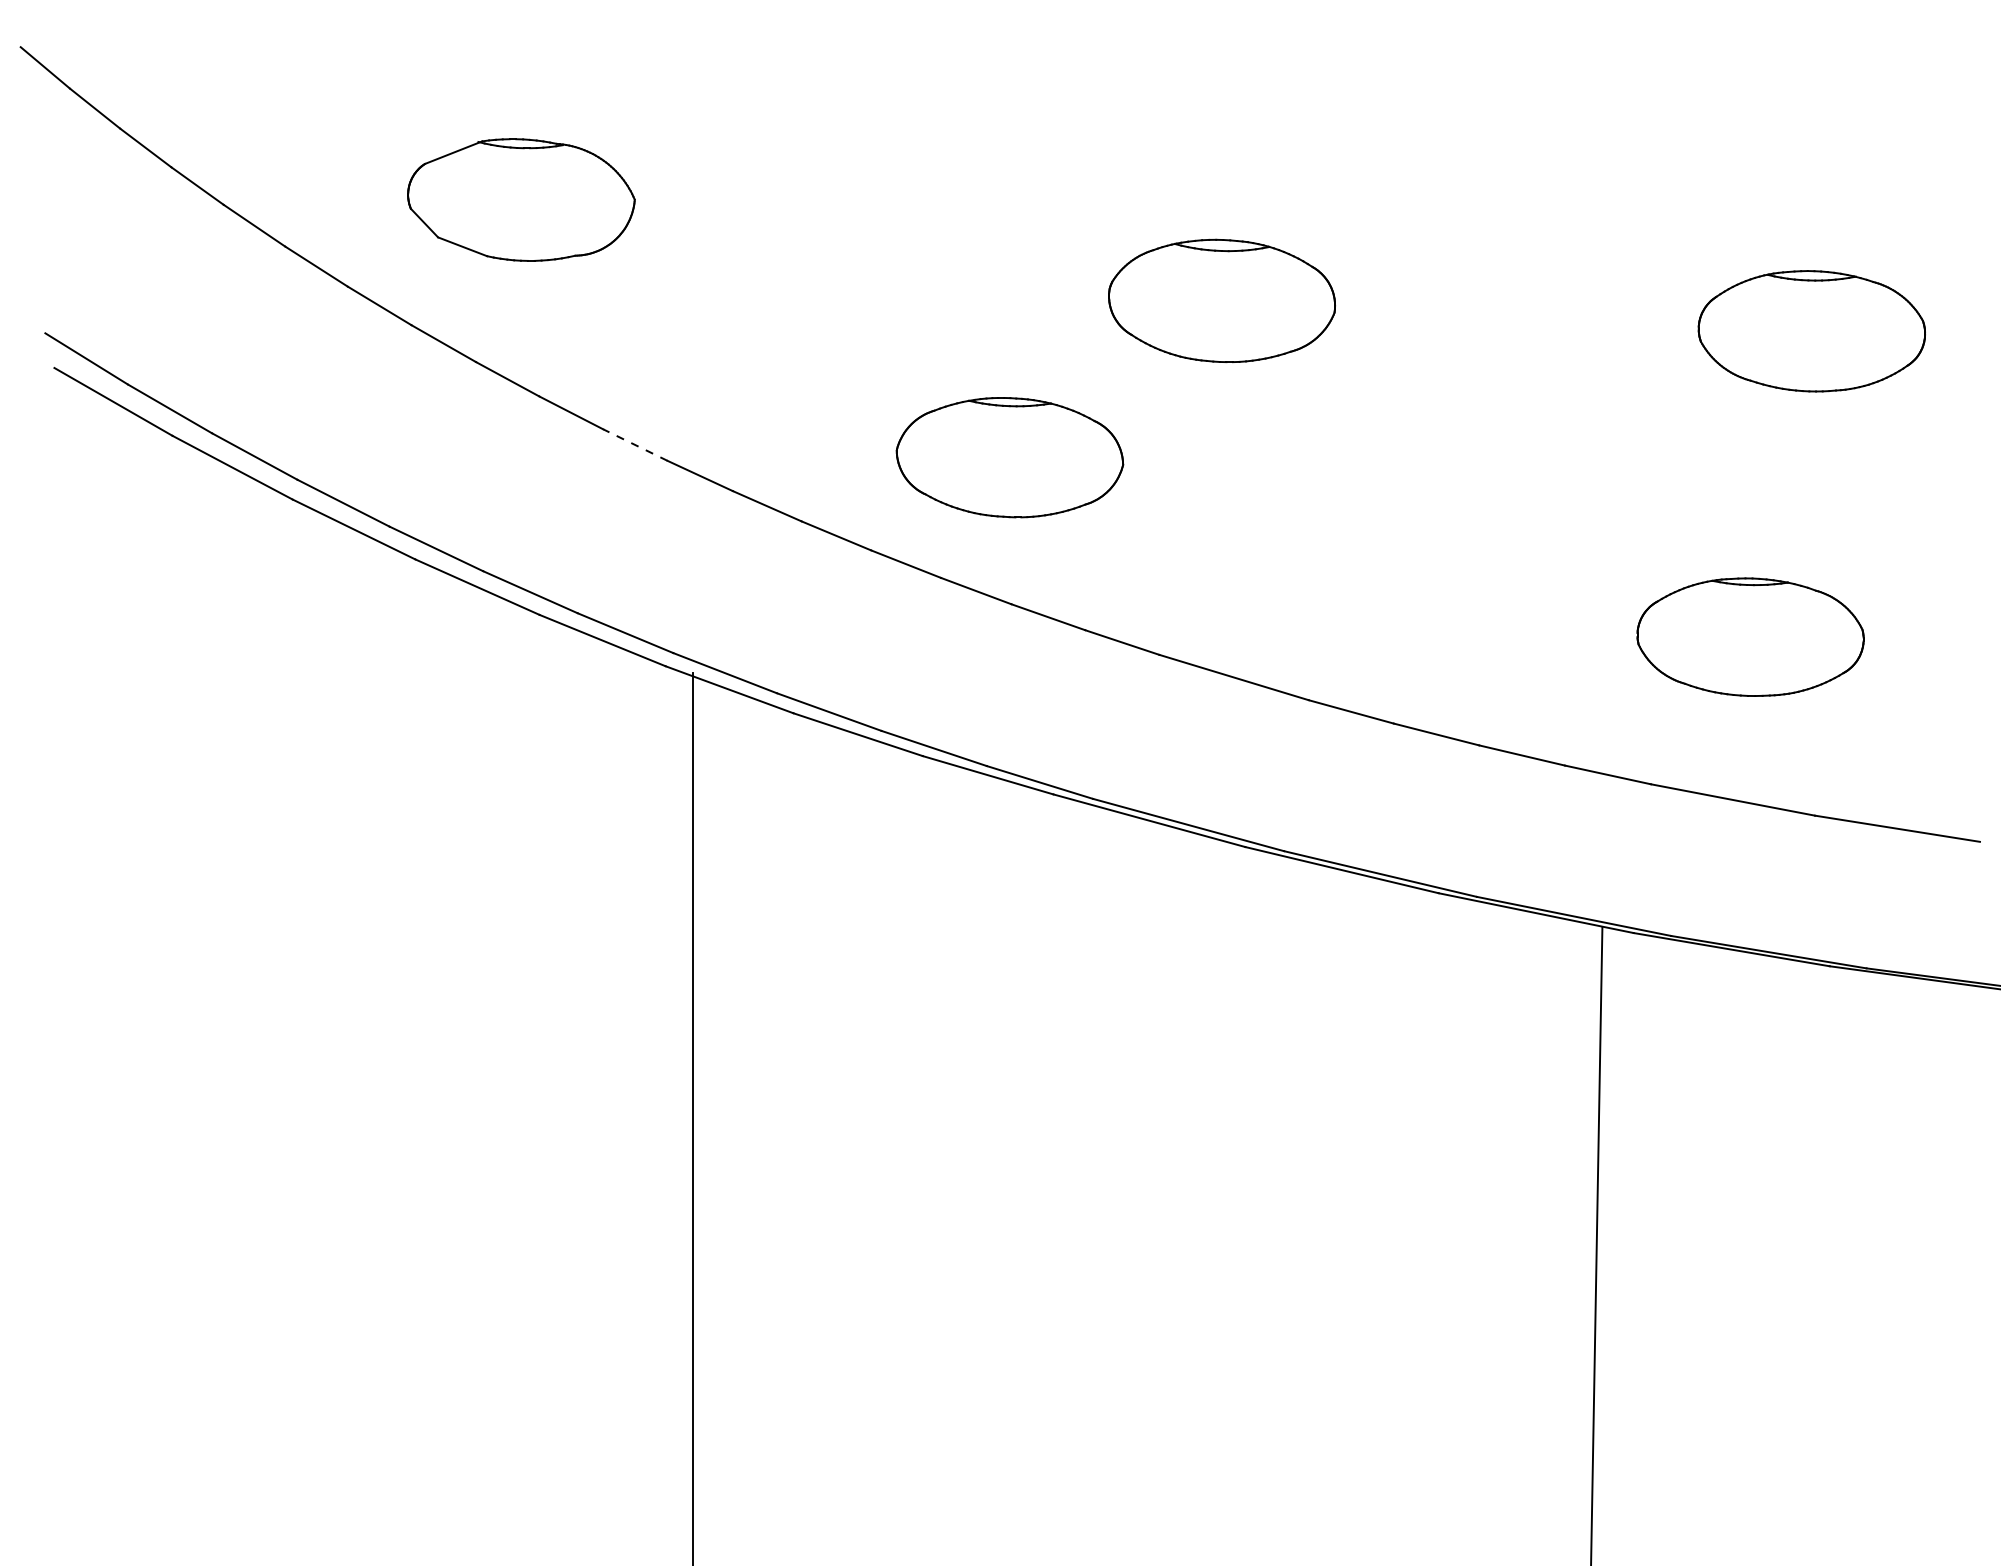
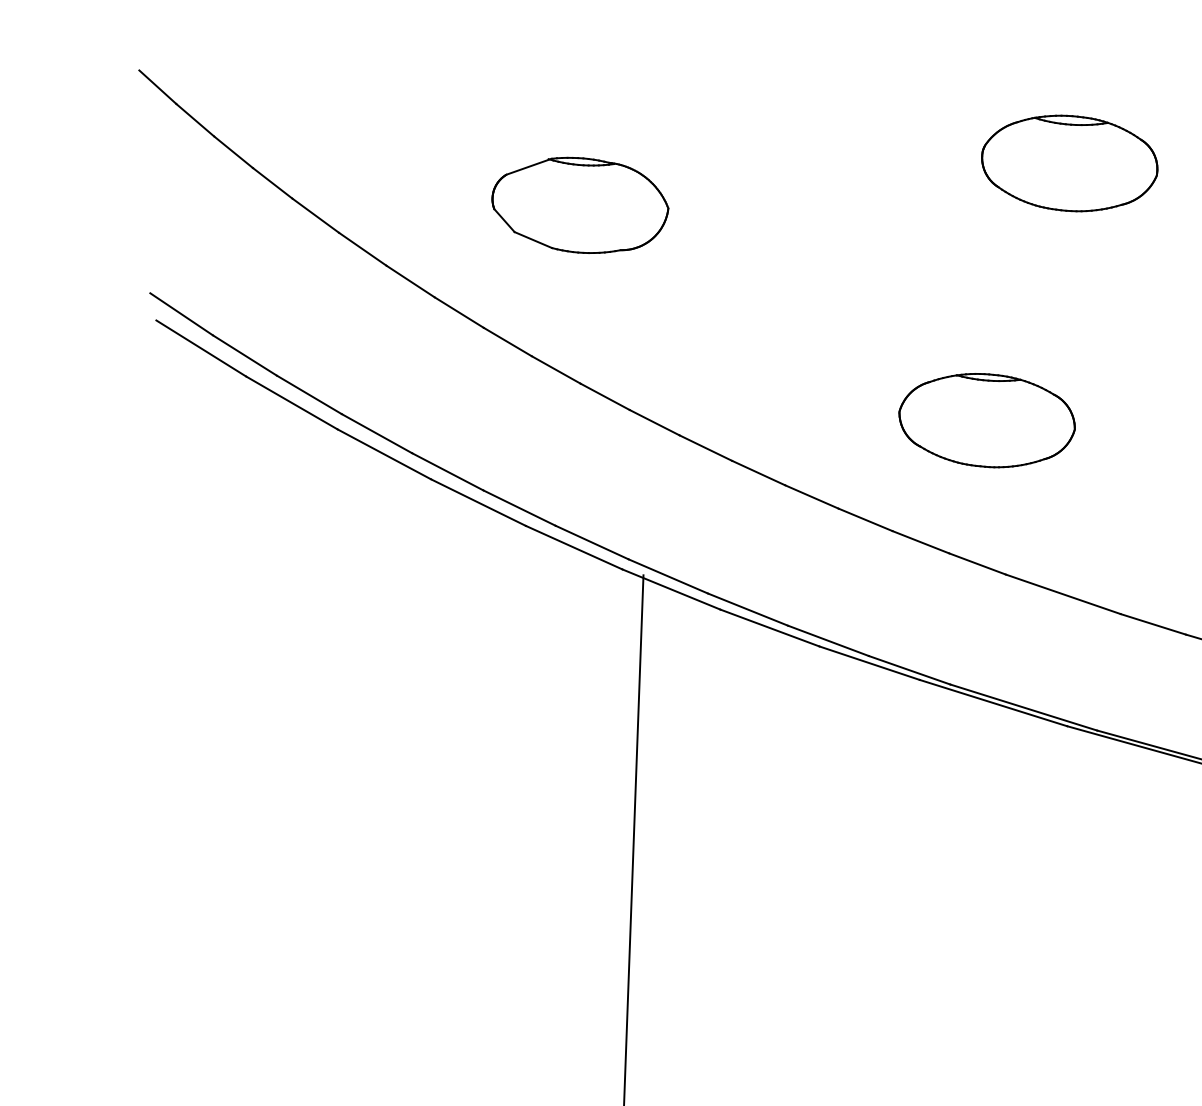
part: (521, 199) -> (580, 205), moved
part: (1221, 300) -> (1069, 163), moved
line: (635, 445) -> (605, 397), dashed -> solid
part: (1009, 457) -> (986, 420), moved

